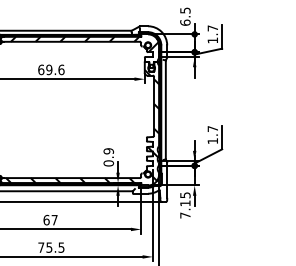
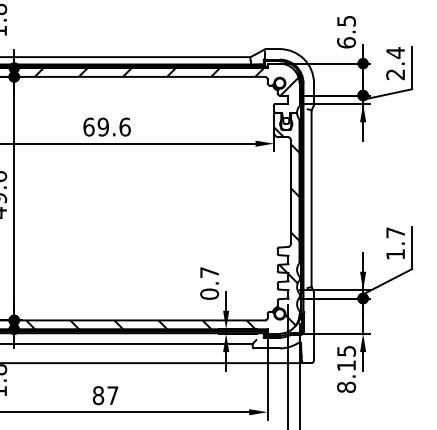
text: (212, 34) -> (394, 63), 1.7 -> 2.4
text: (108, 151) -> (209, 272), 0.9 -> 0.7
text: (185, 215) -> (346, 387), 7.15 -> 8.15
text: (46, 219) -> (98, 394), 67 -> 87

